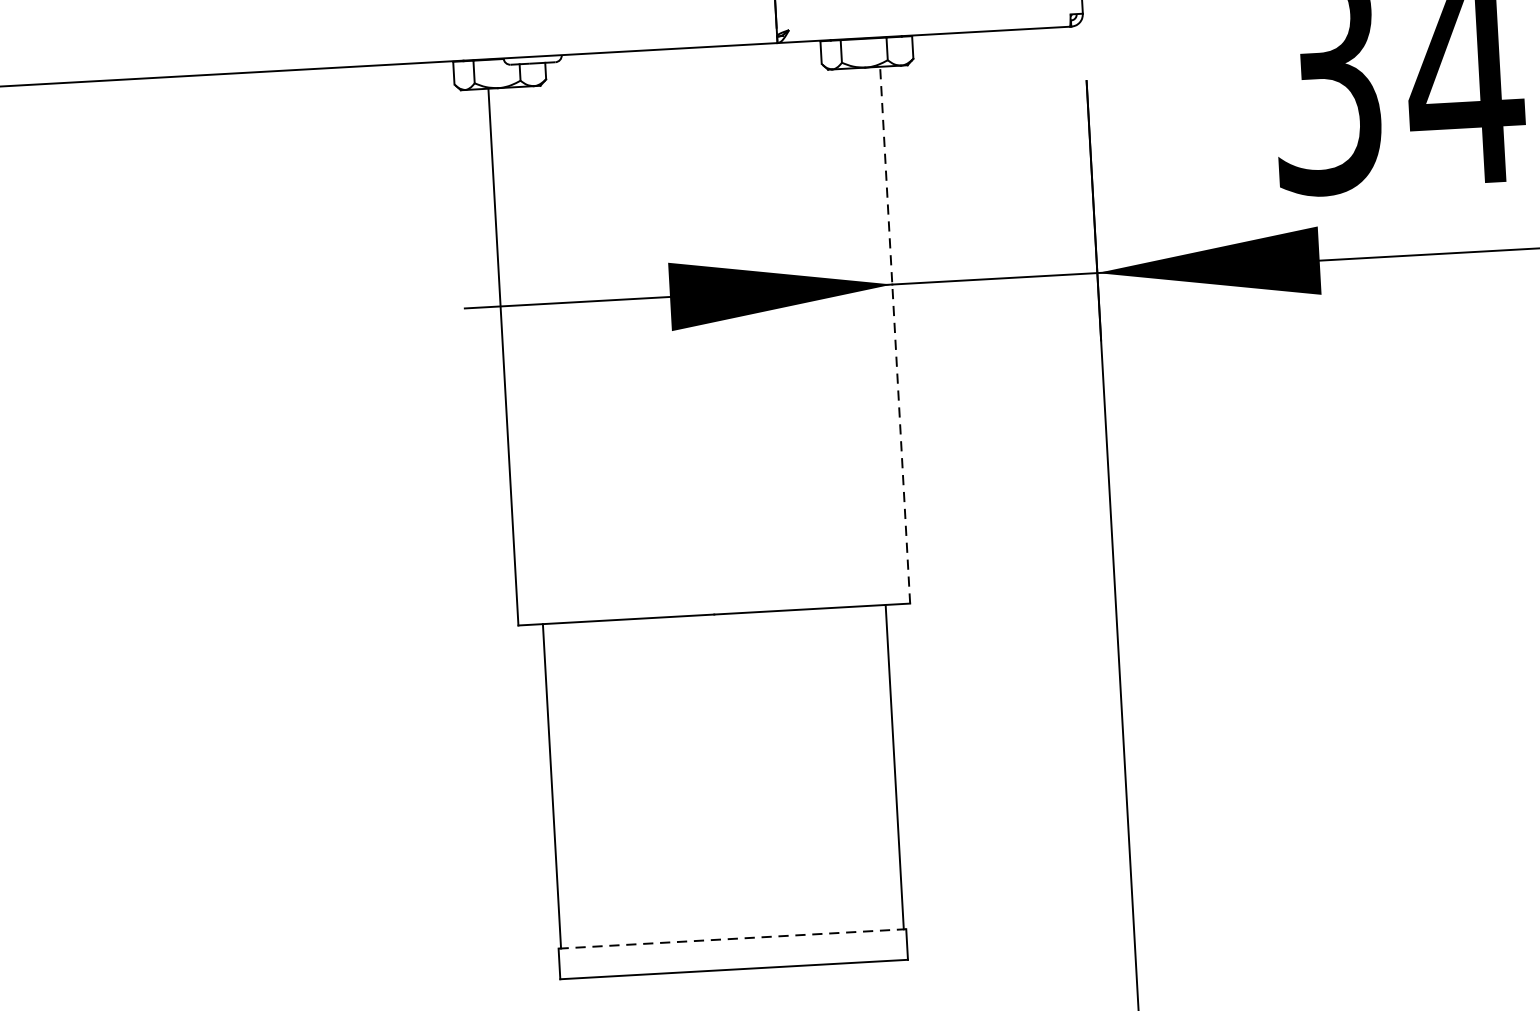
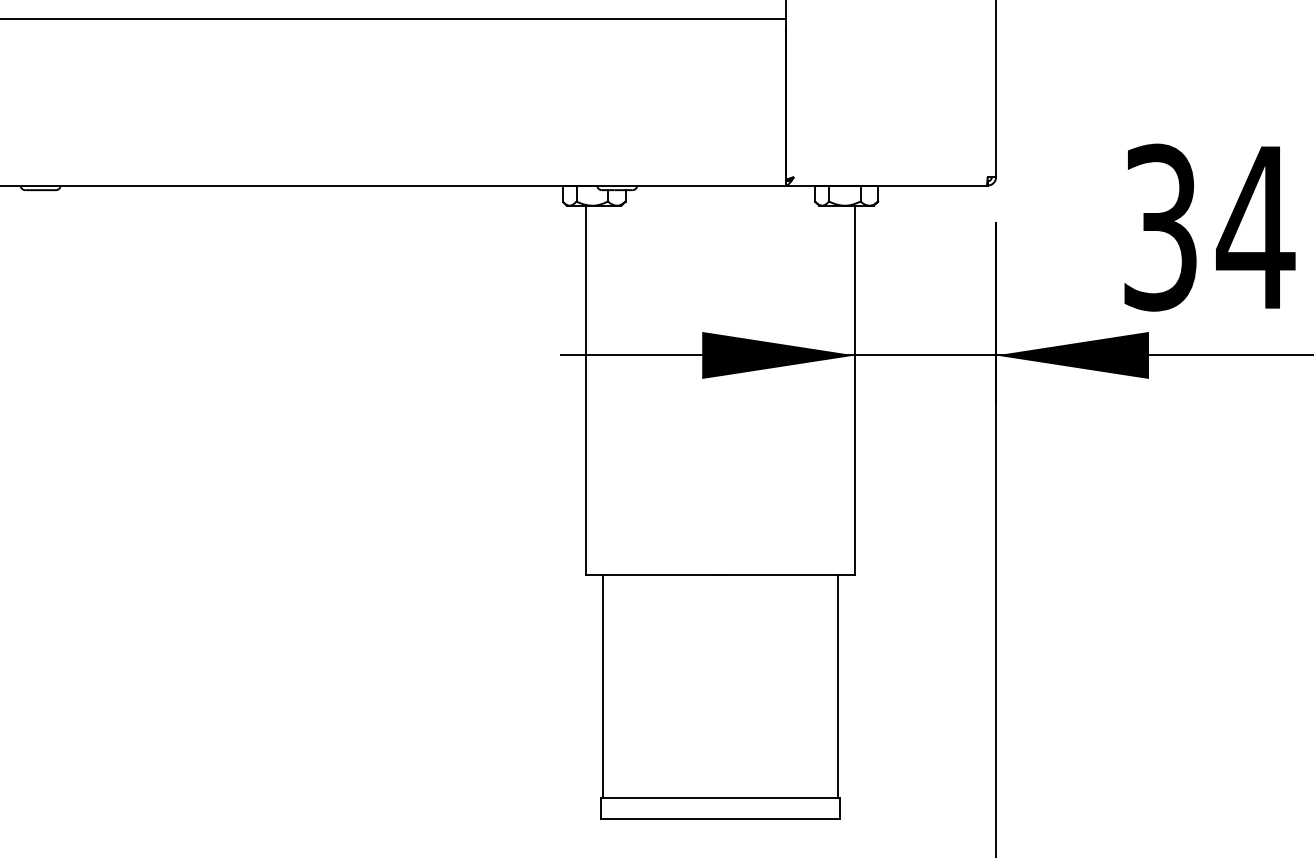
line: (895, 335) -> (855, 390), dashed -> solid
line: (732, 938) -> (720, 797), dashed -> solid

